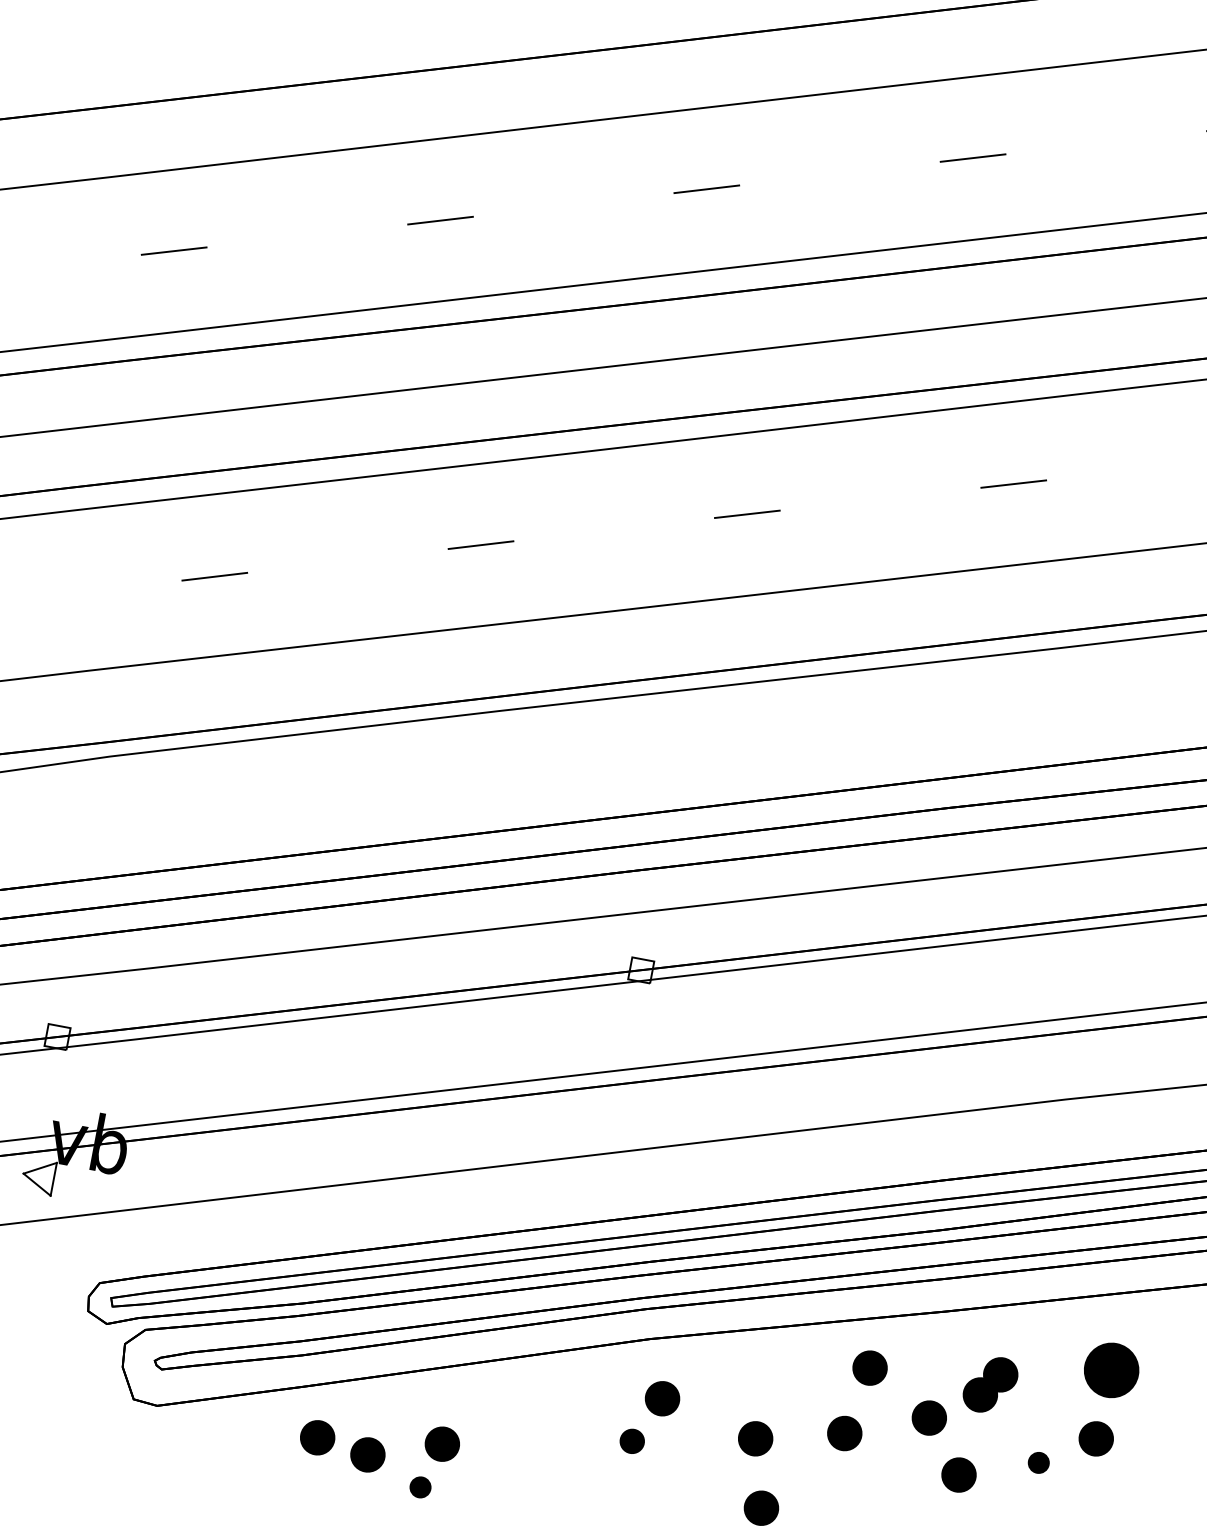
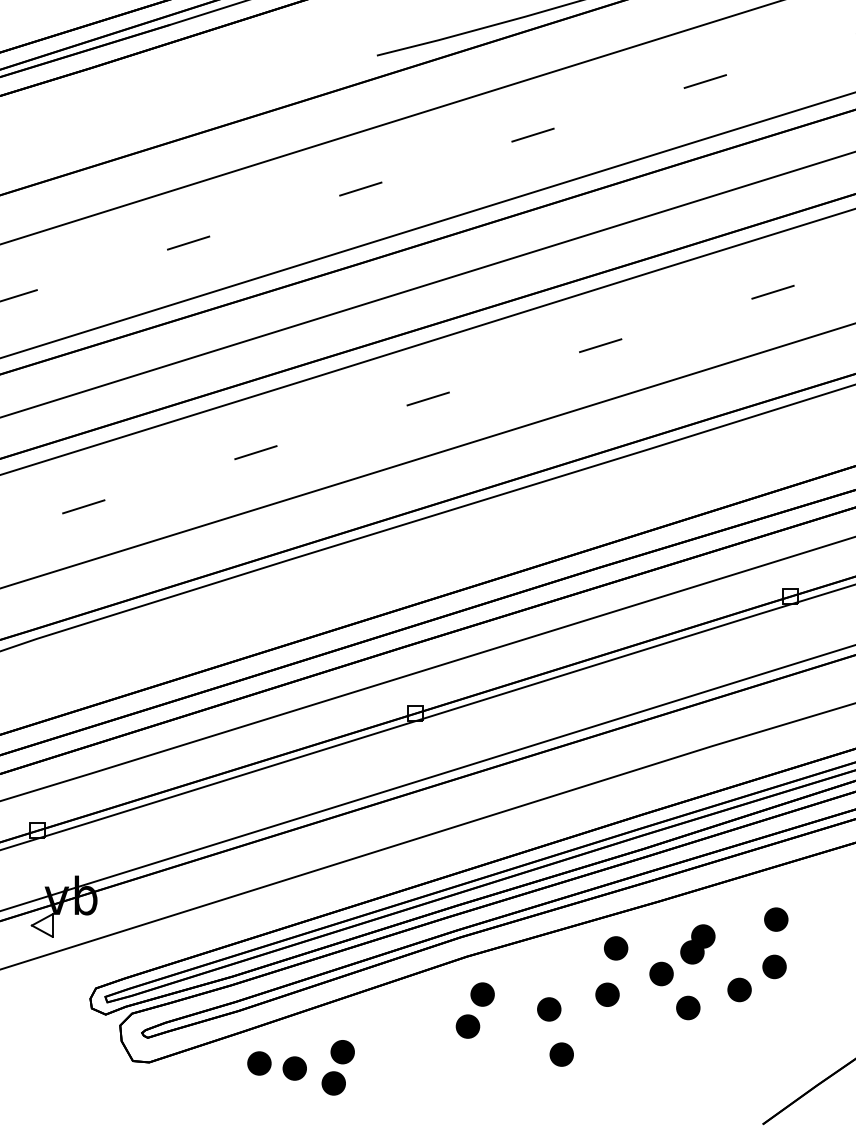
part: (1112, 1370) -> (776, 919), size x0.62
part: (631, 1441) -> (467, 1026), size x1.43
part: (1038, 1462) -> (739, 989), size x1.67
part: (420, 1487) -> (333, 1083), size x1.67

